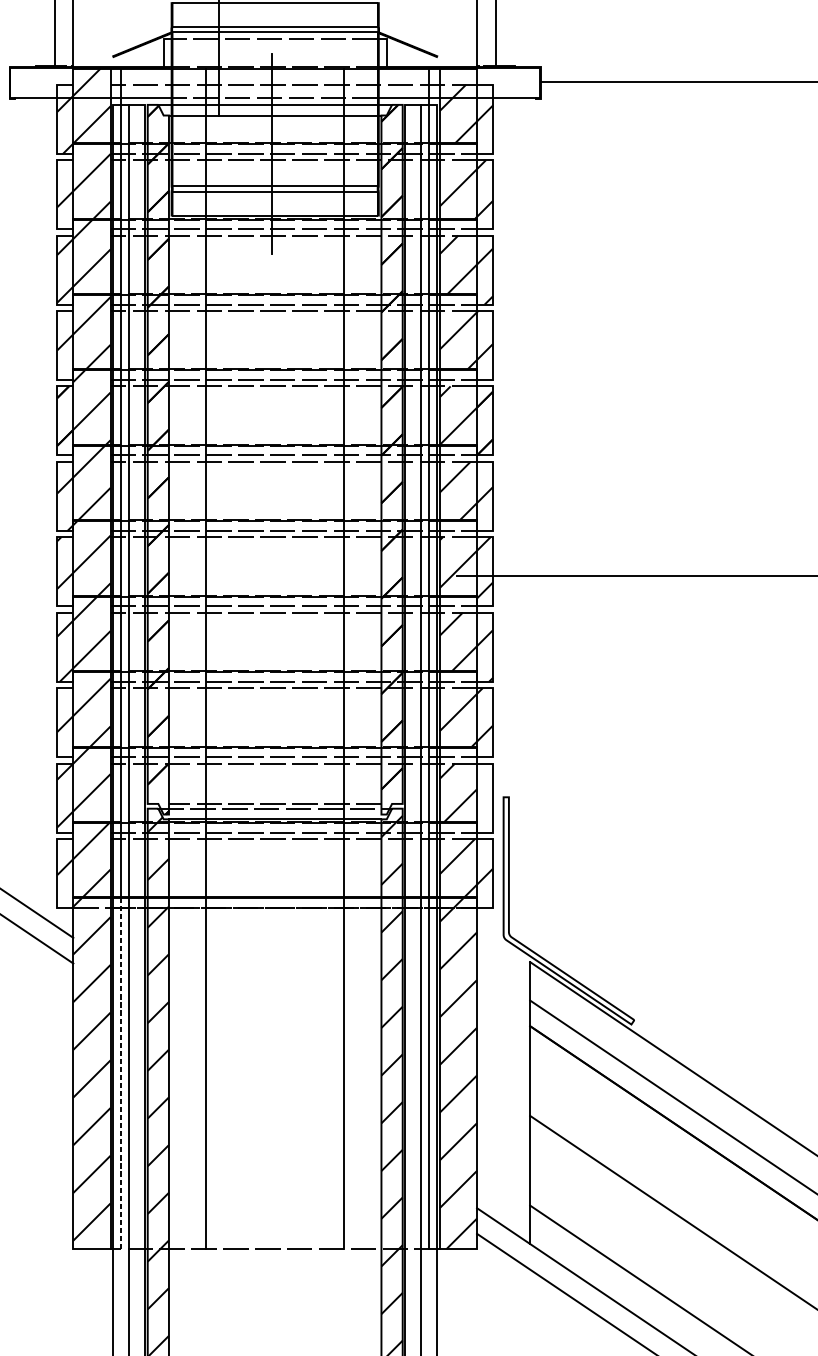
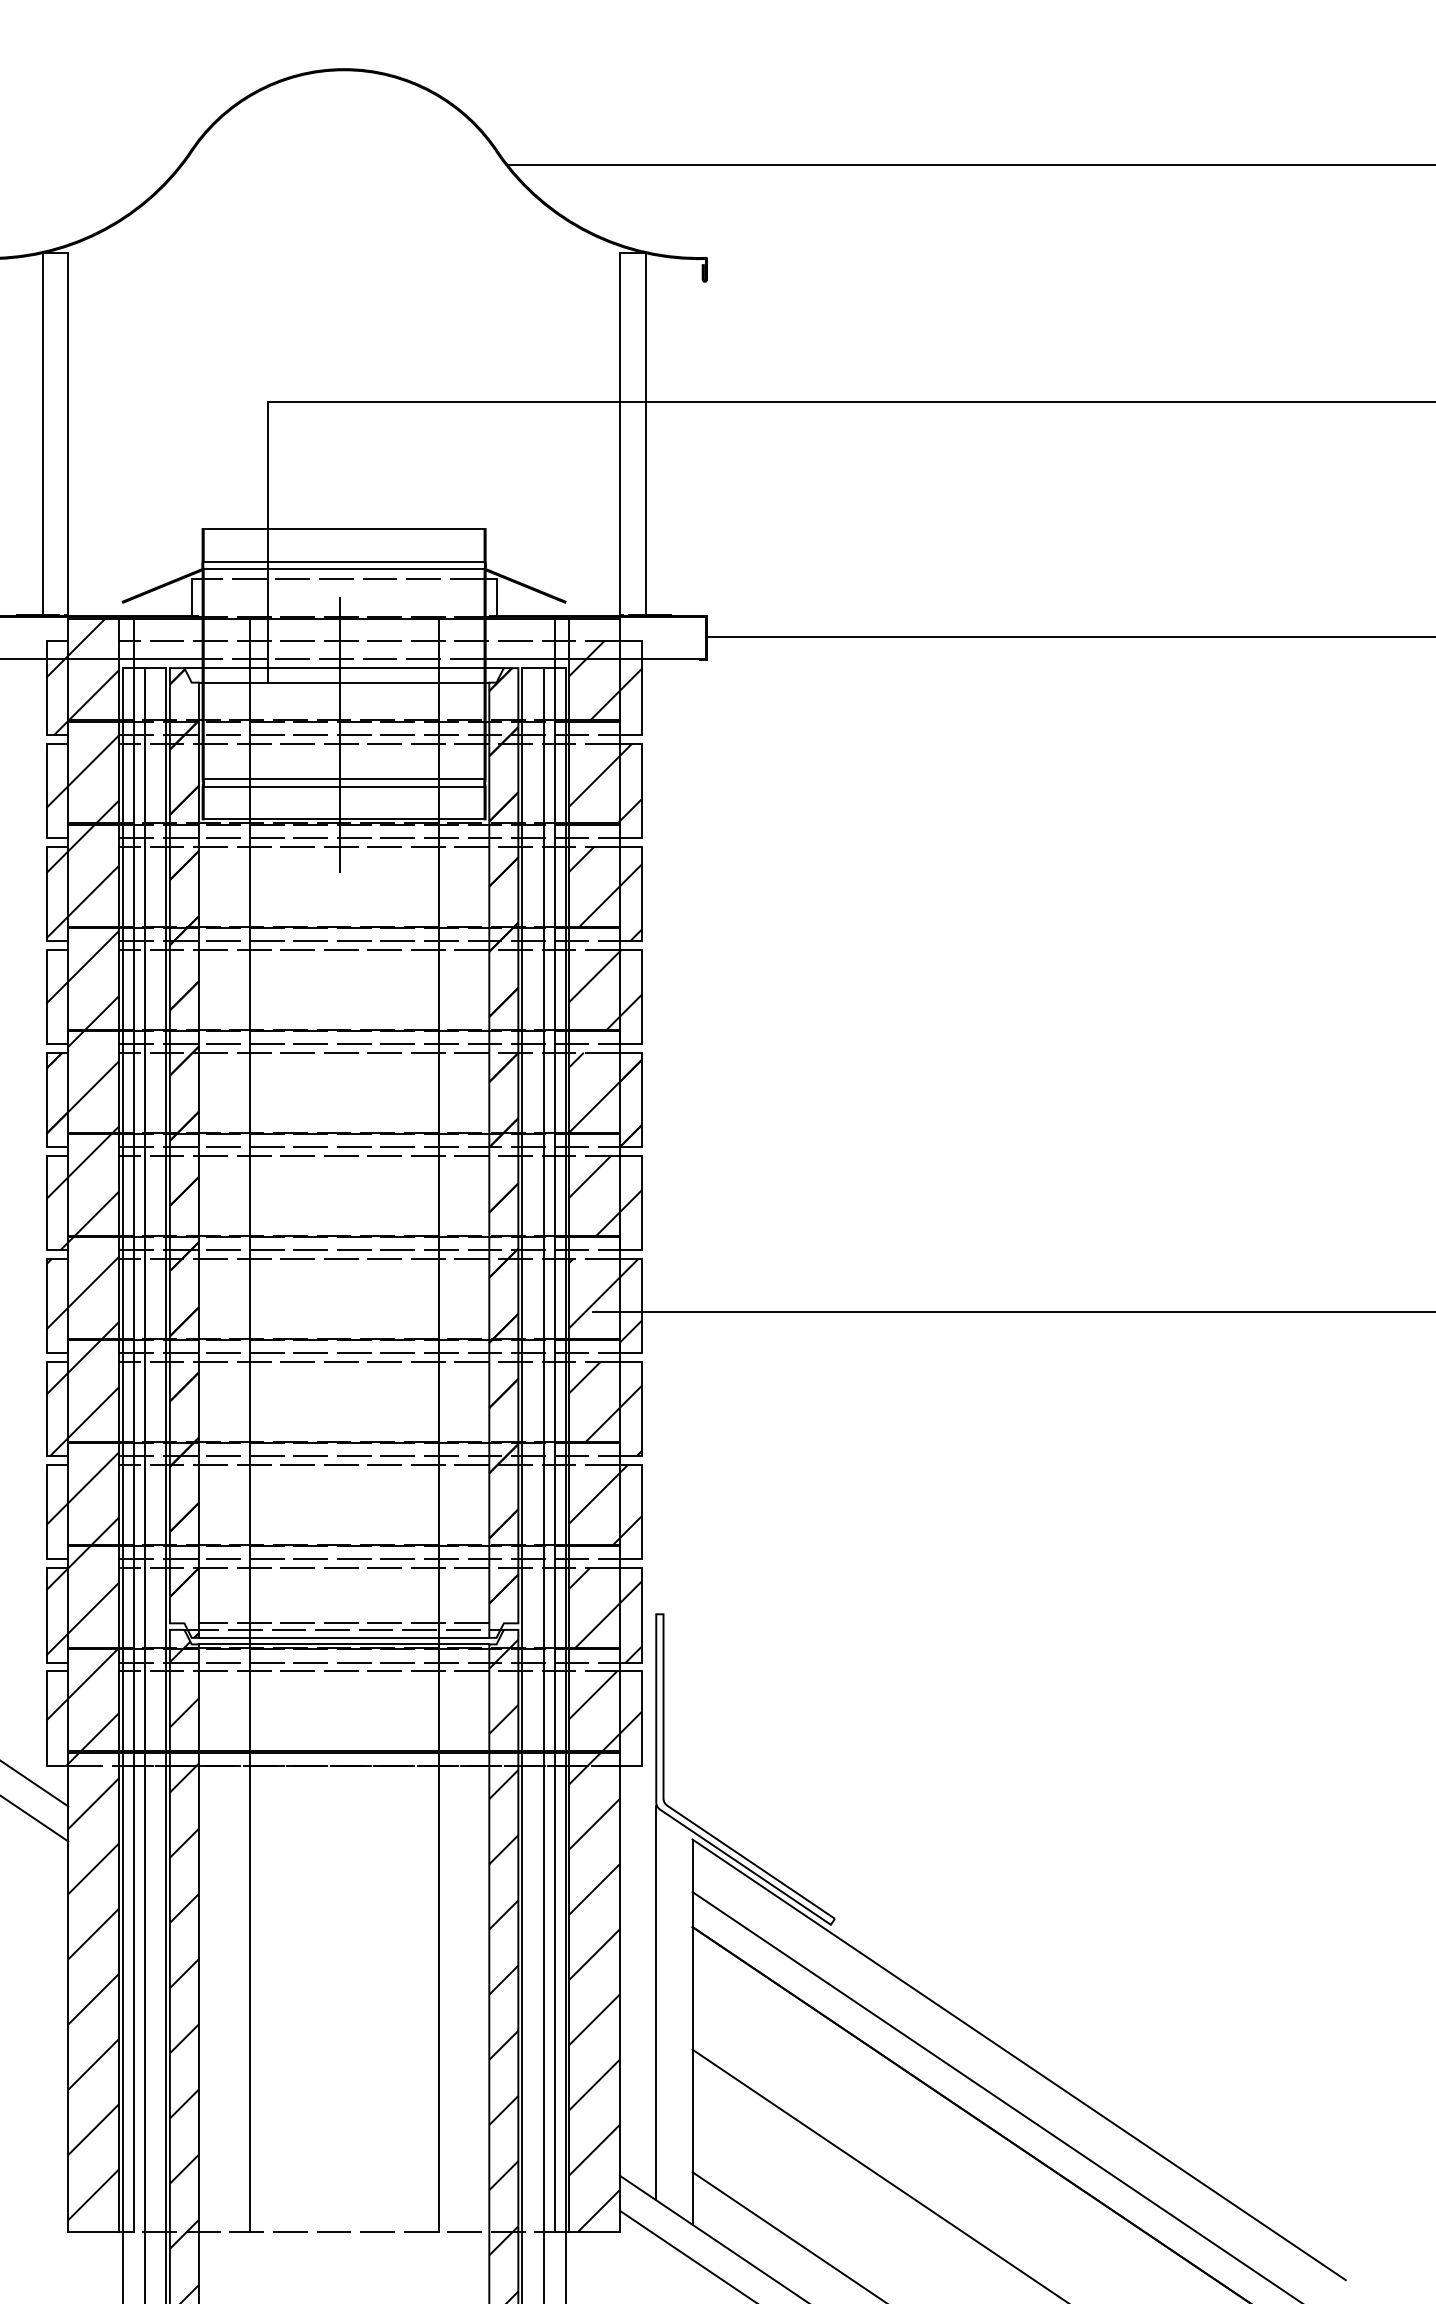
hatch: (484, 802) -> (630, 1621), added
line: (274, 814) -> (343, 1637), added
line: (121, 1074) -> (133, 1992), dashed -> solid
line: (503, 1082) -> (656, 2003), added

